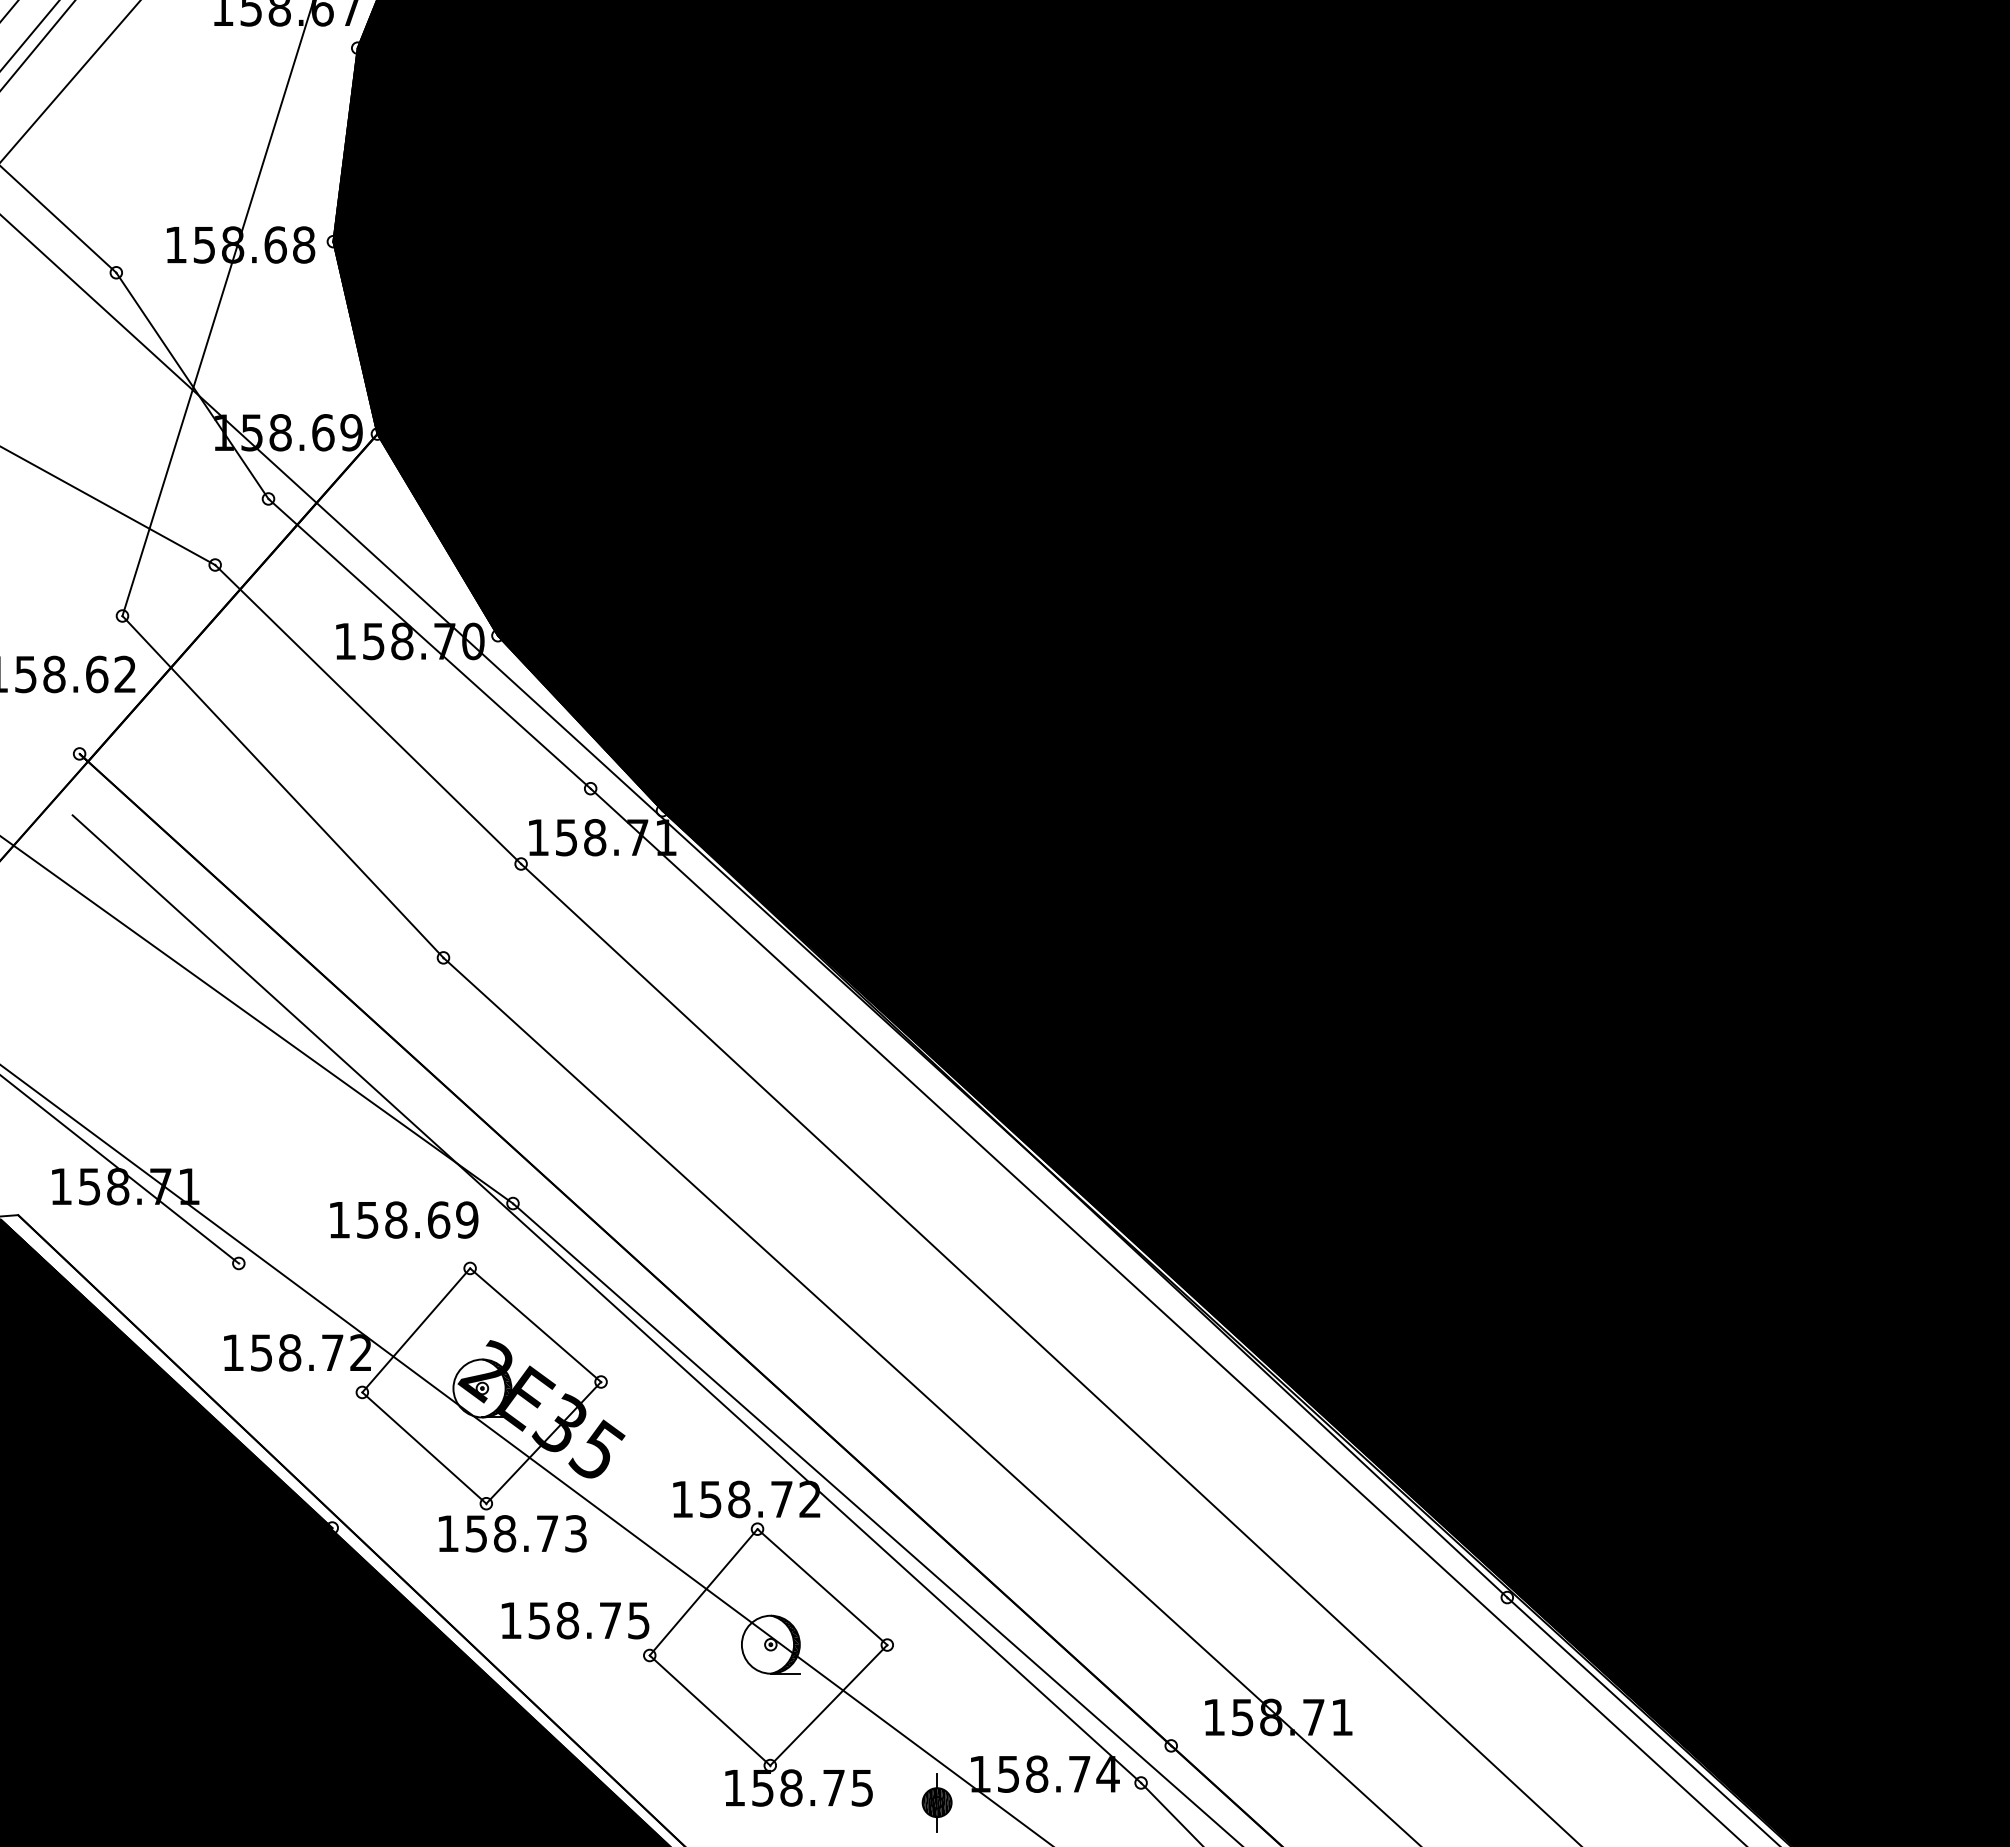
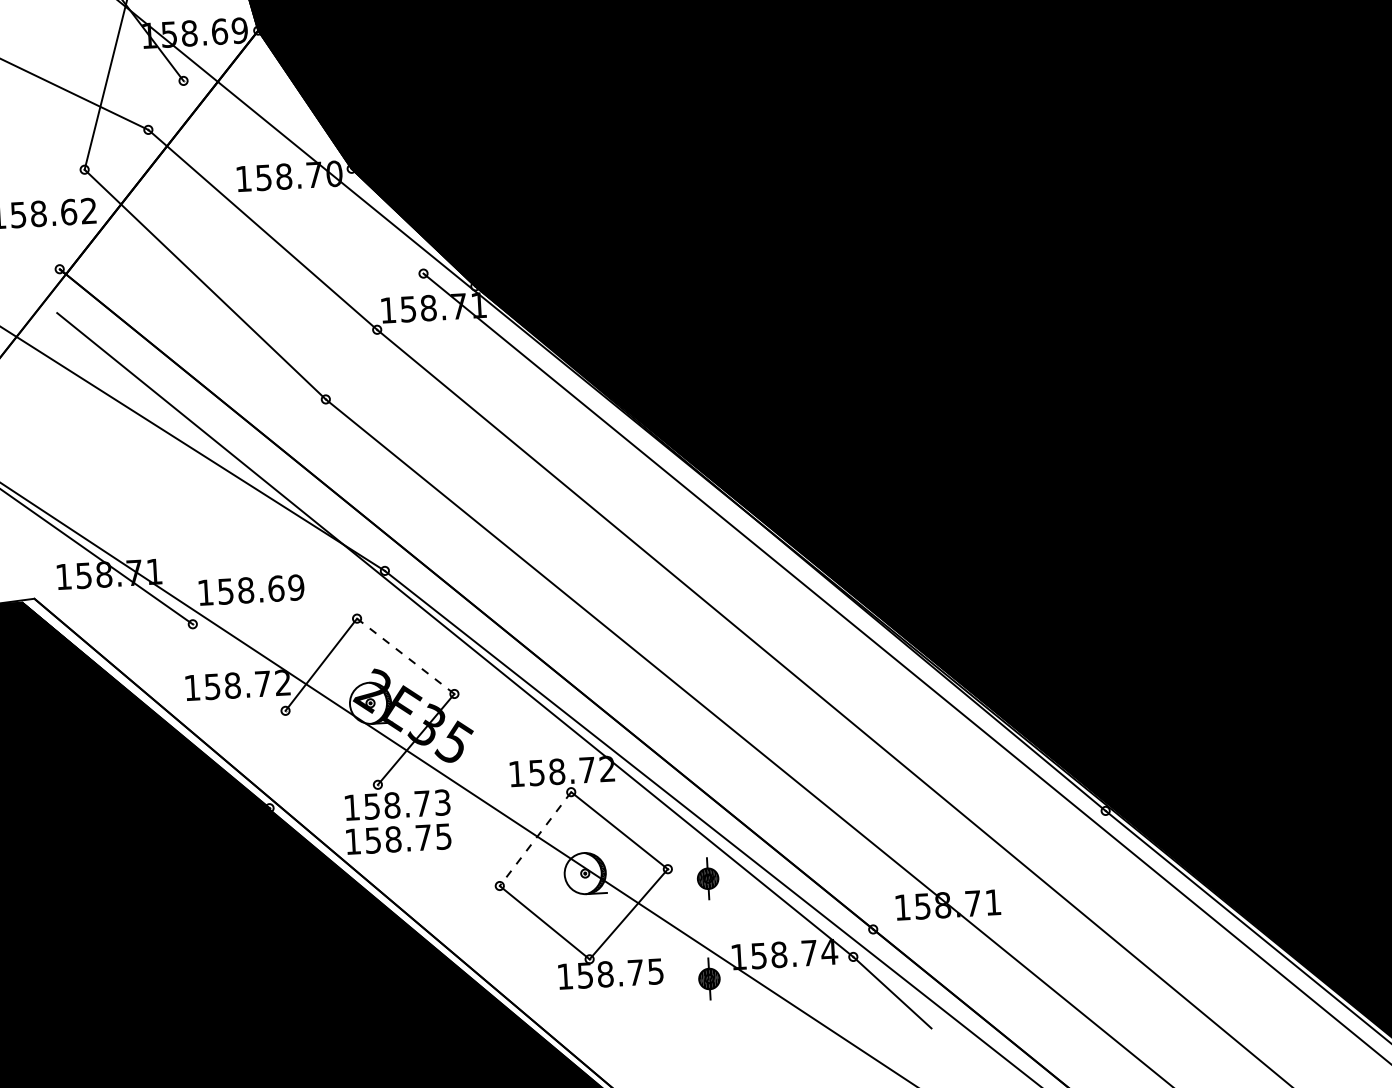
line: (429, 643) -> (303, 177), removed
text: (404, 1219) -> (251, 589), moved
line: (535, 1325) -> (405, 656), solid -> dashed
line: (424, 1447) -> (331, 747), removed
line: (703, 1592) -> (535, 839), solid -> dashed
text: (575, 1620) -> (398, 839), moved
part: (942, 1661) -> (707, 878), added

